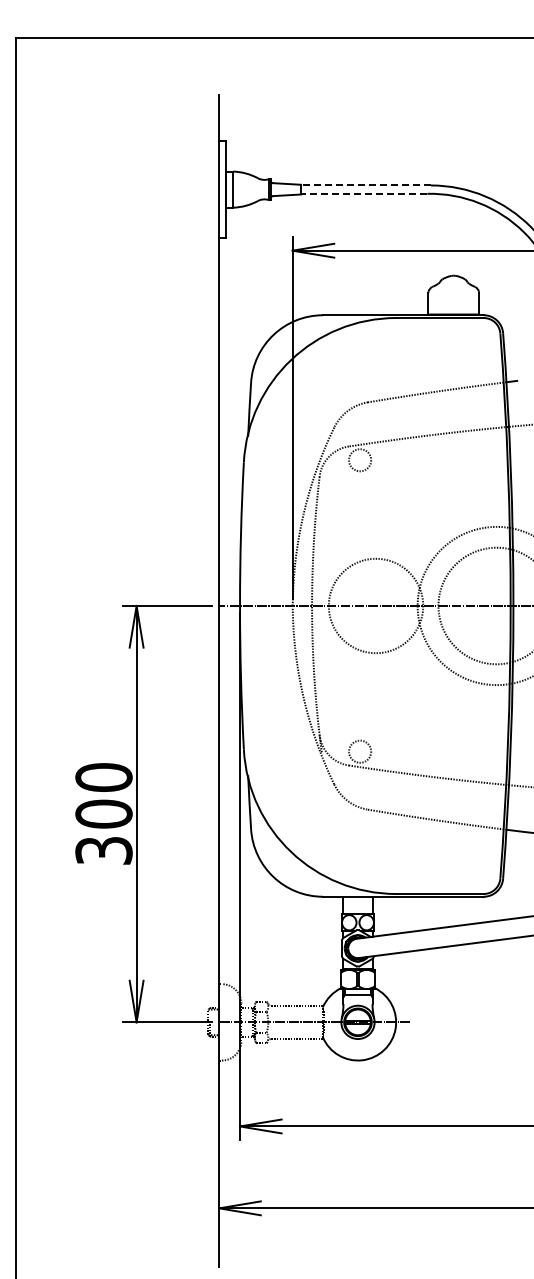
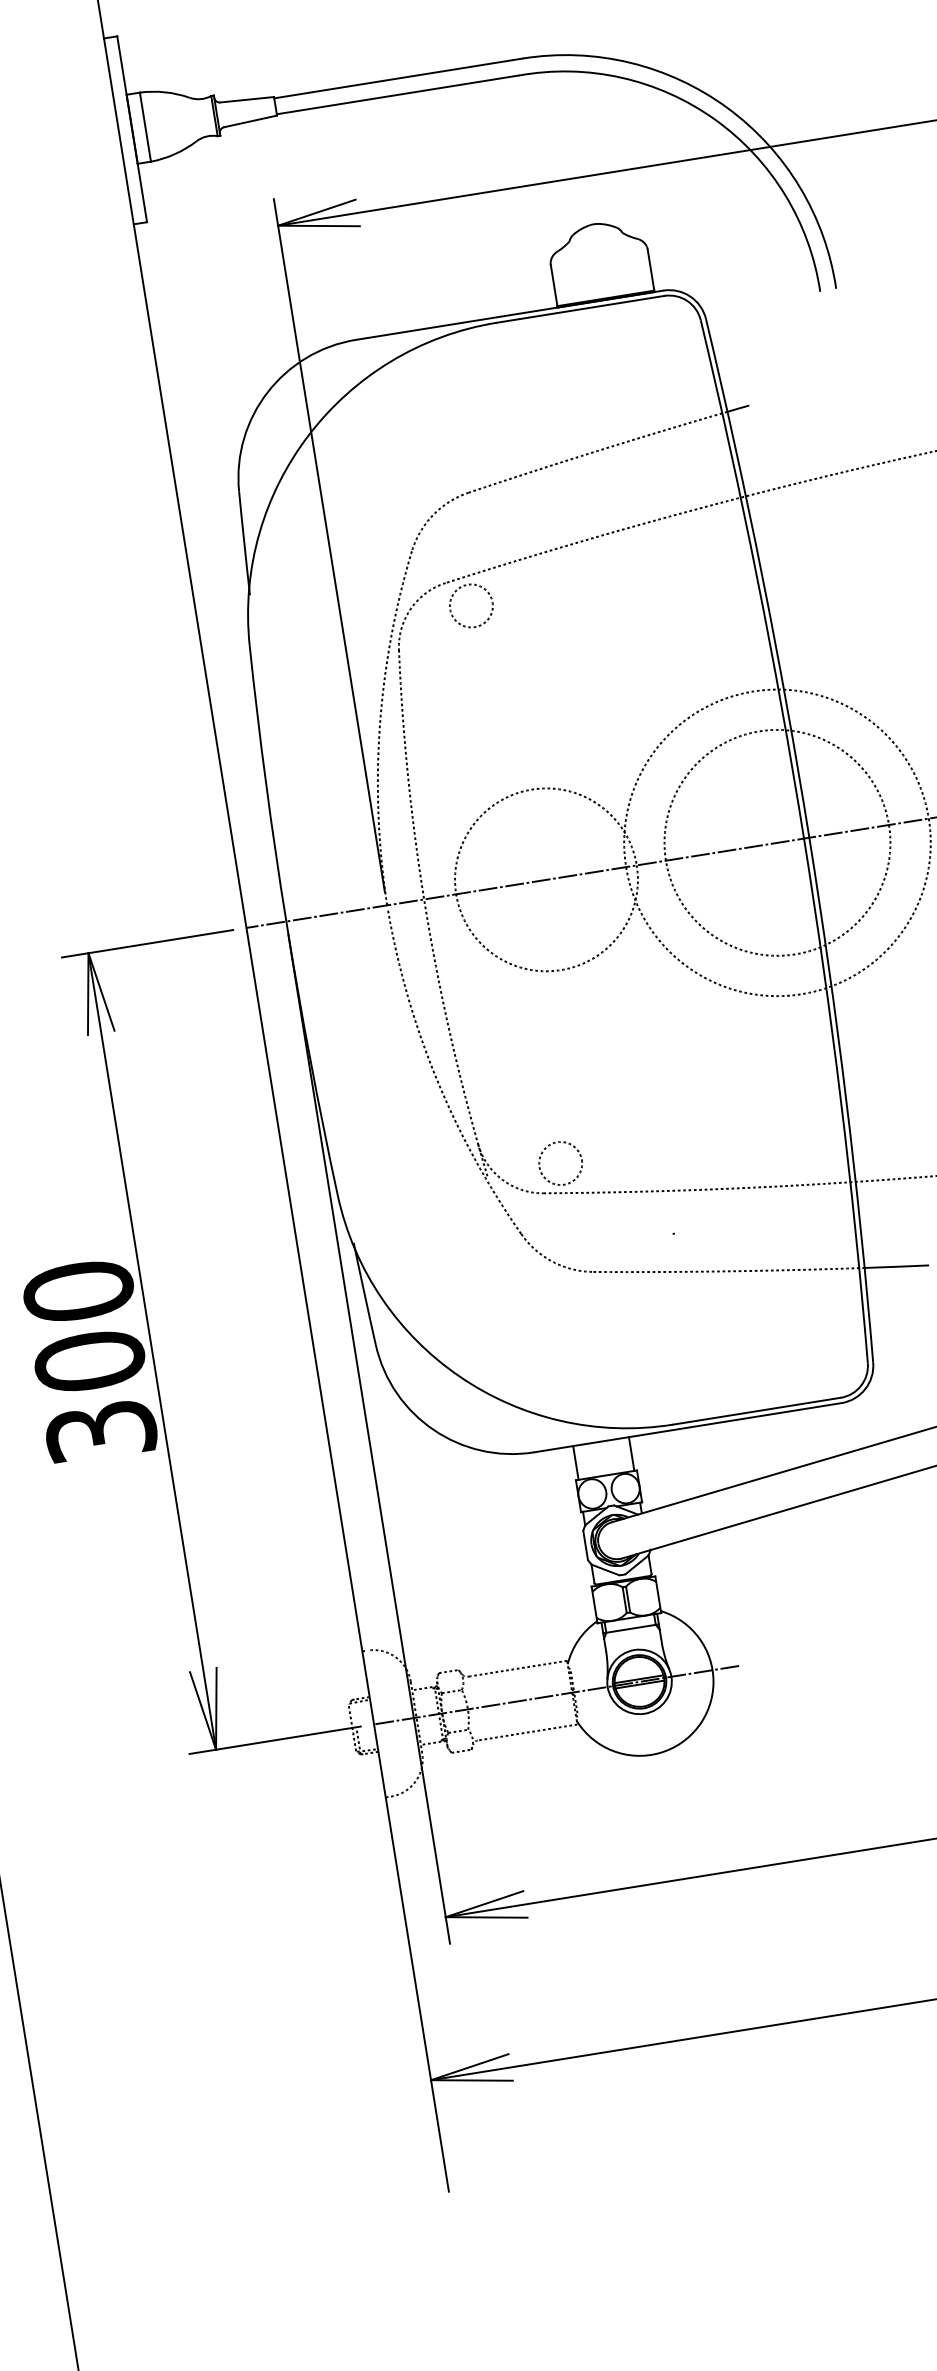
line: (366, 185) -> (399, 78), dashed -> solid
line: (363, 193) -> (396, 94), dashed -> solid

